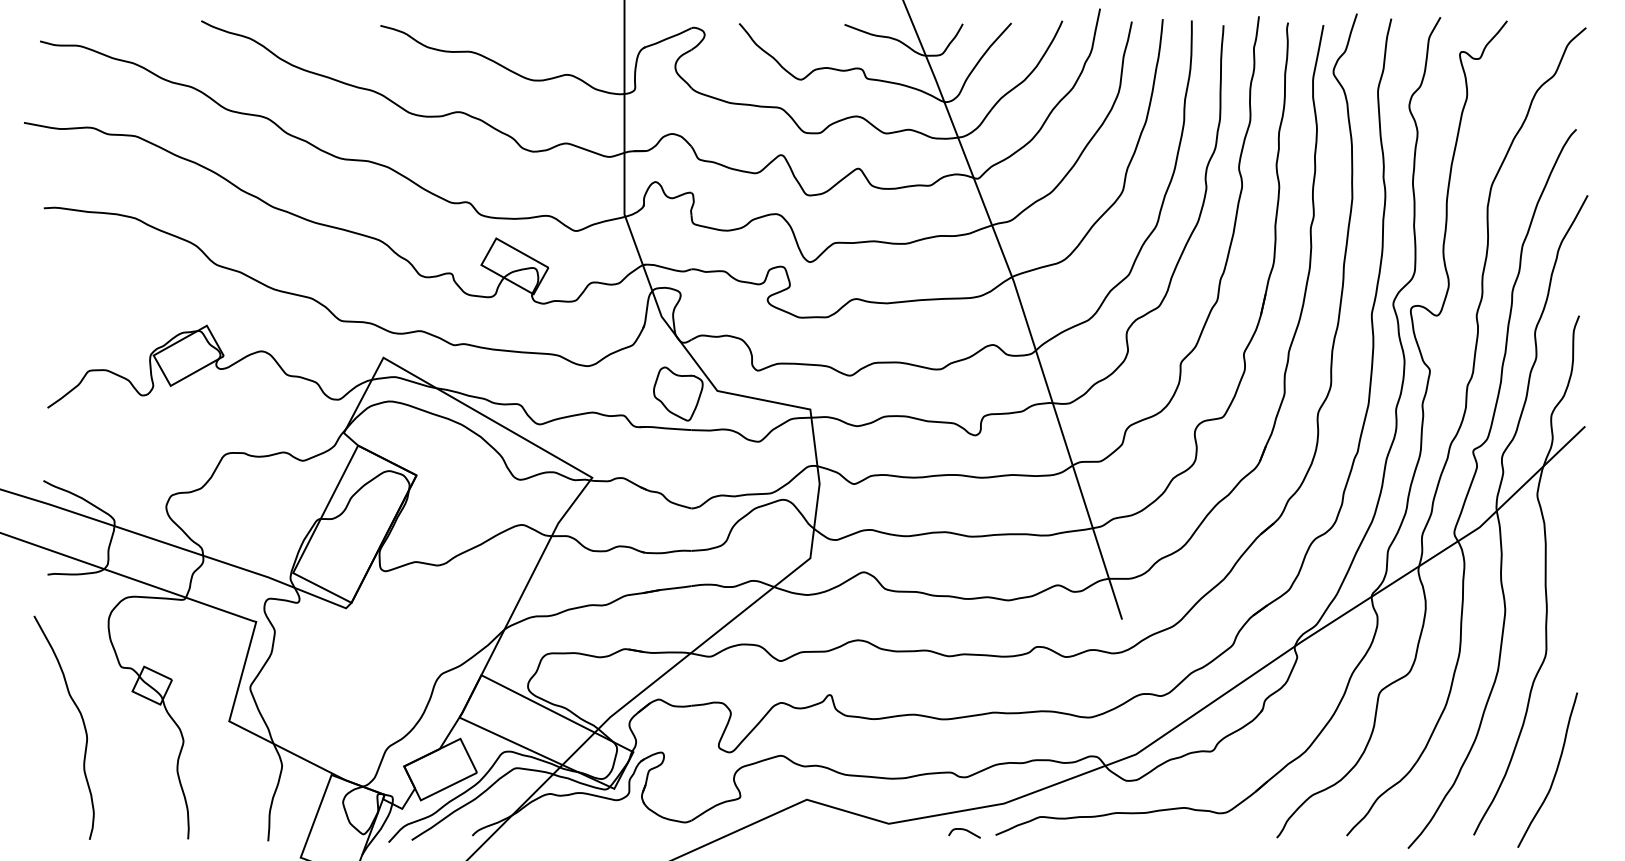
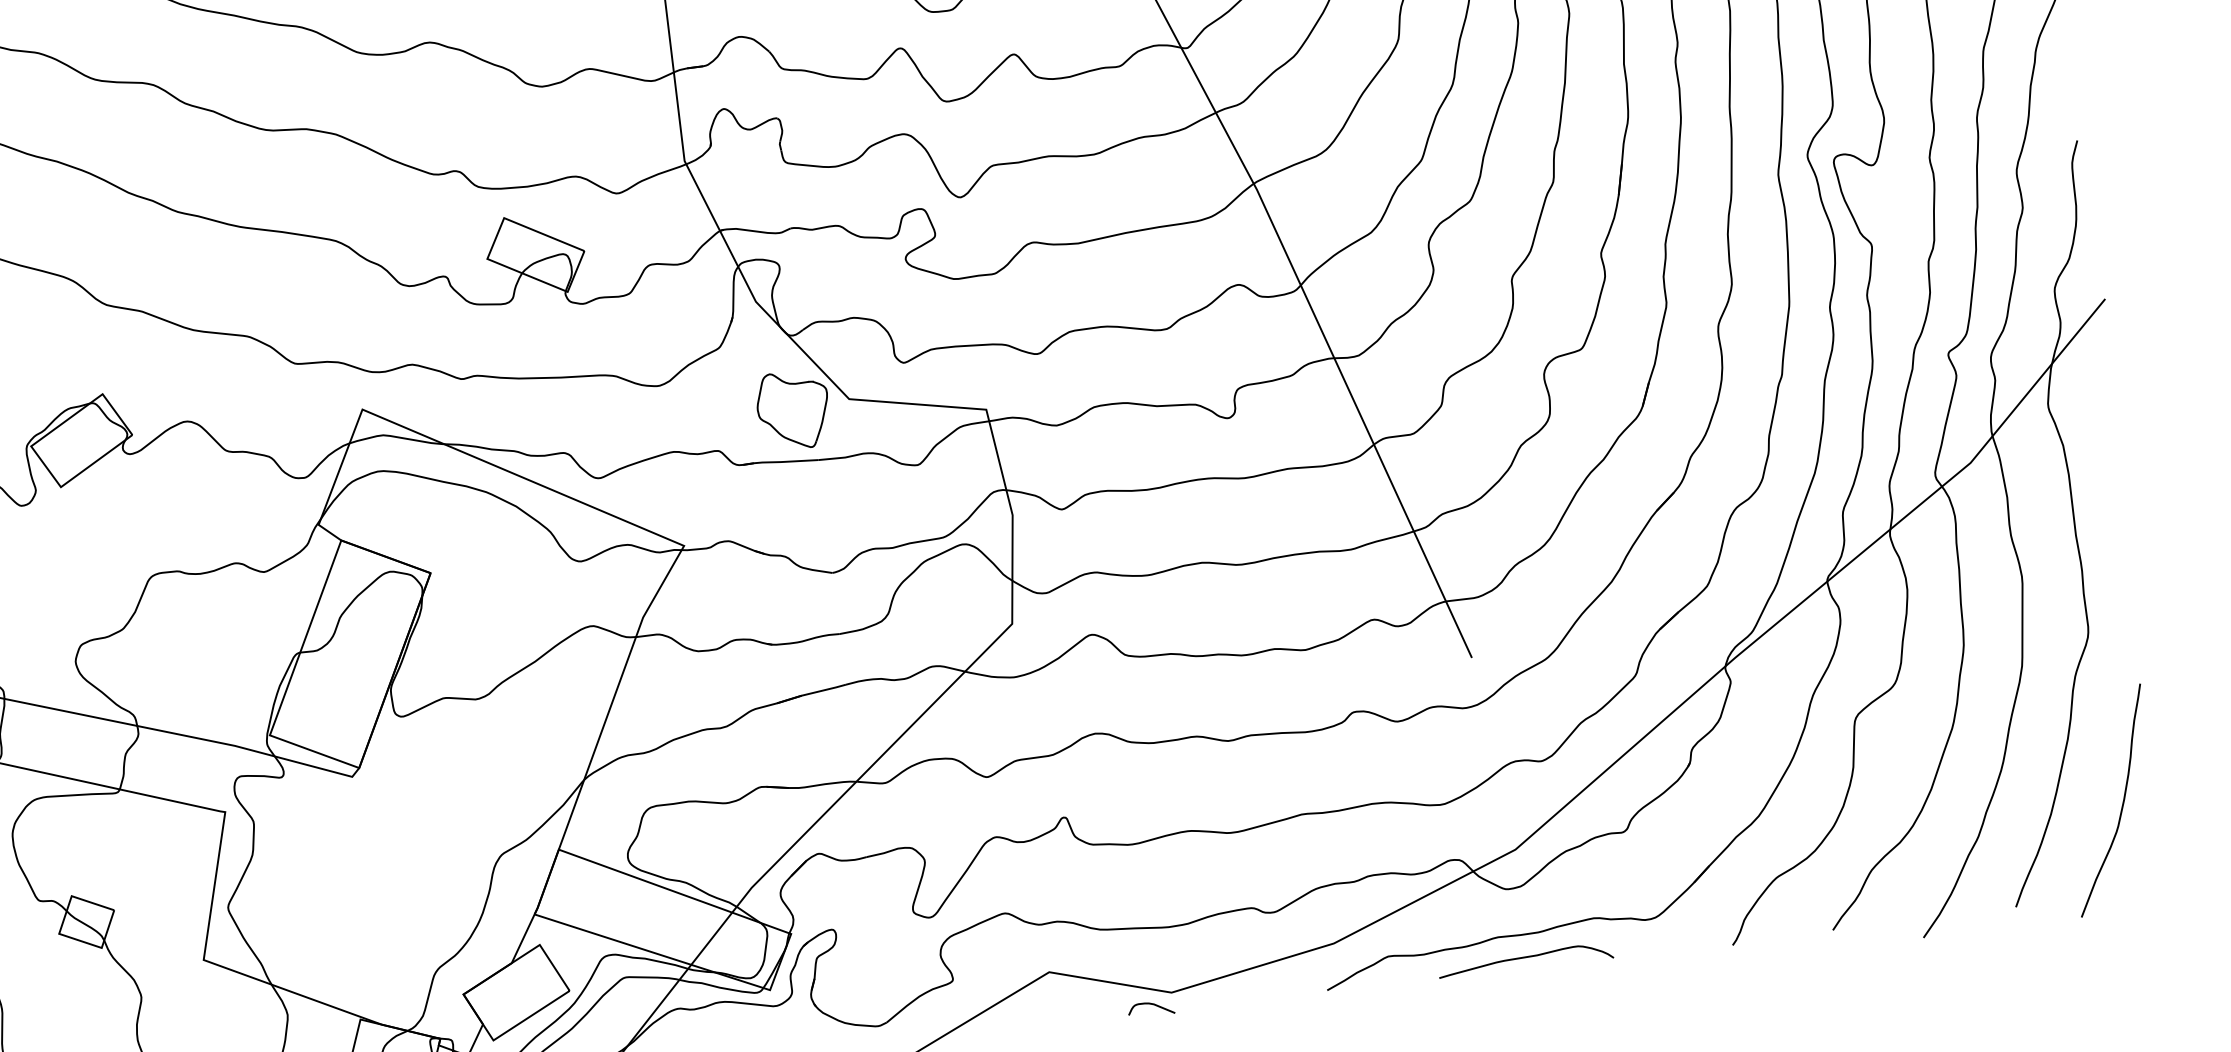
curve: (1133, 829) -> (1524, 958), added
curve: (966, 831) -> (1153, 1006), moved

